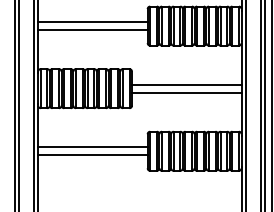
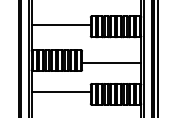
line: (91, 29) -> (60, 28), removed
line: (186, 84) -> (111, 58), removed
line: (91, 155) -> (60, 96), removed

